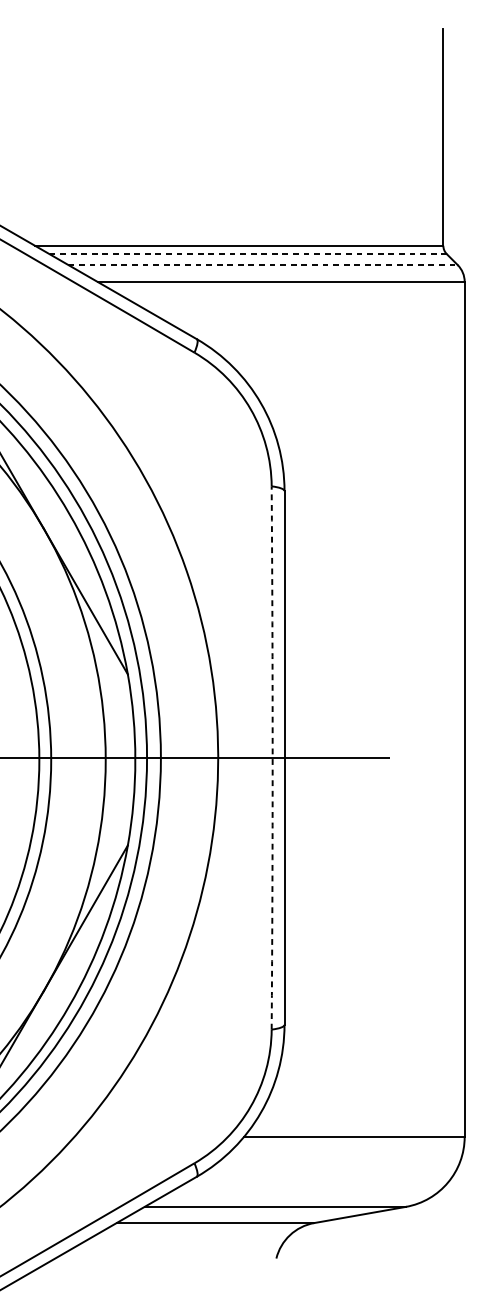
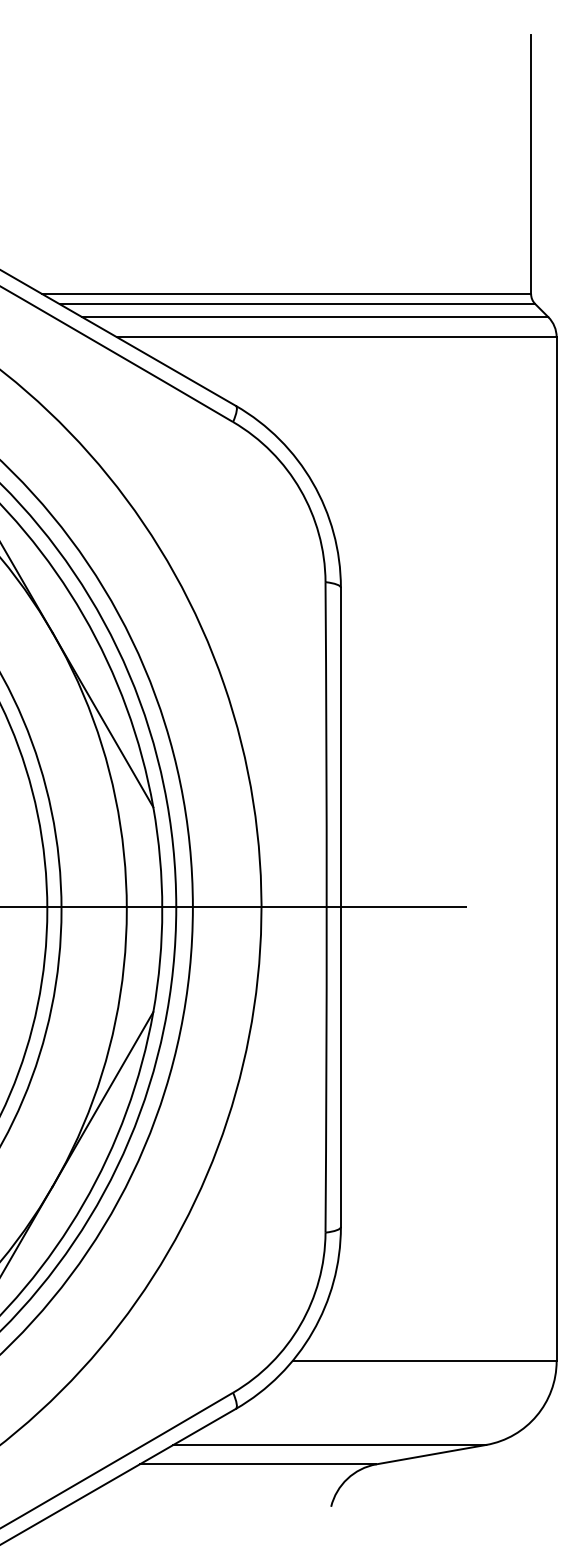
line: (248, 254) -> (297, 304), dashed -> solid
line: (263, 265) -> (315, 317), dashed -> solid
arc: (272, 758) -> (326, 907), dashed -> solid

